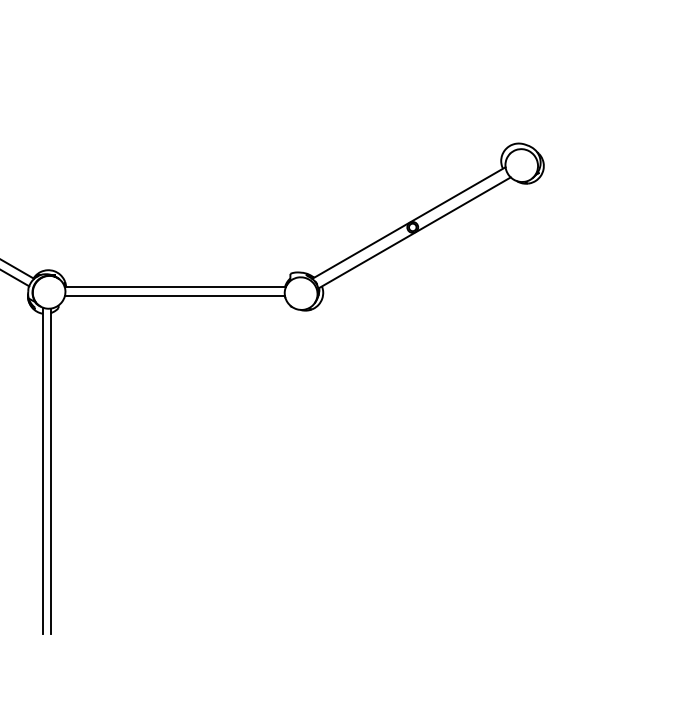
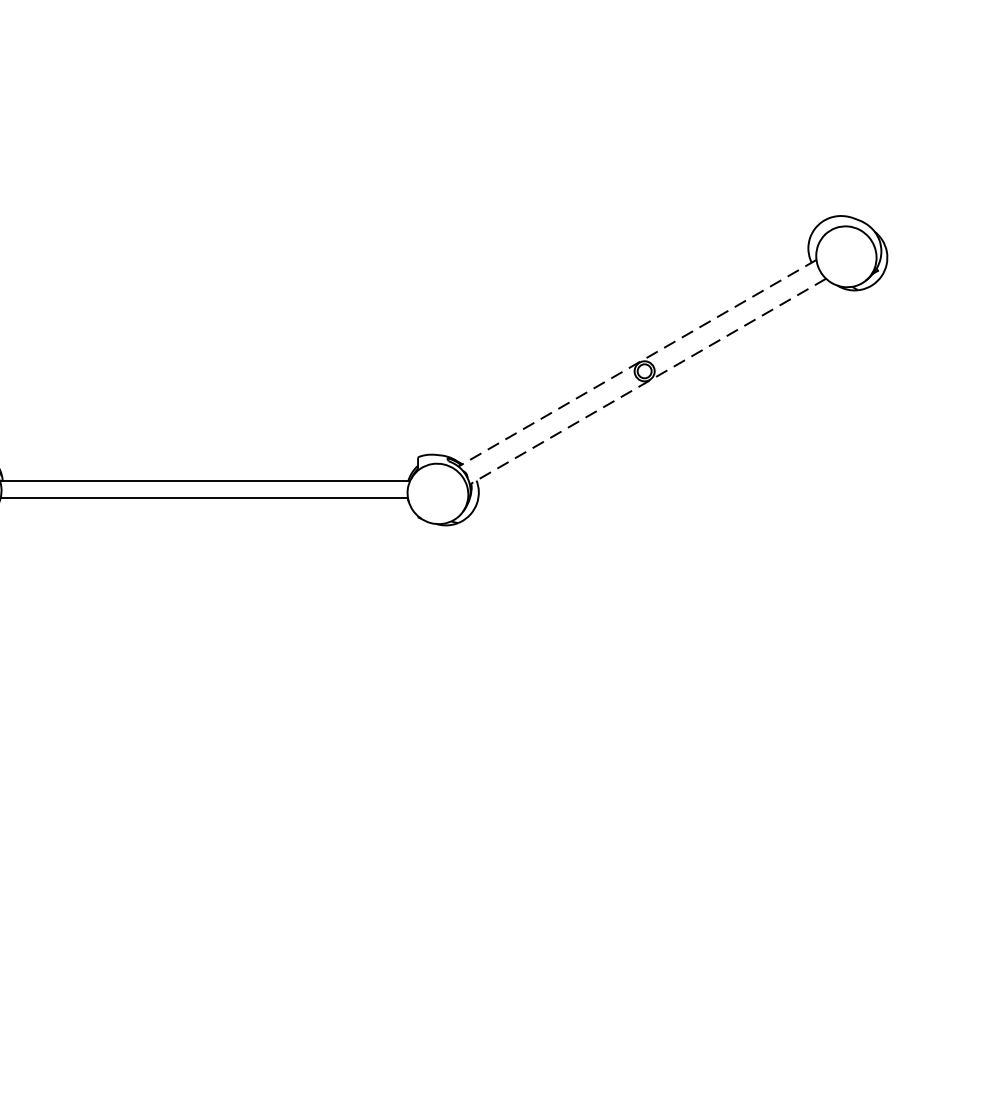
line: (408, 223) -> (636, 364), solid -> dashed
line: (414, 233) -> (647, 382), solid -> dashed

